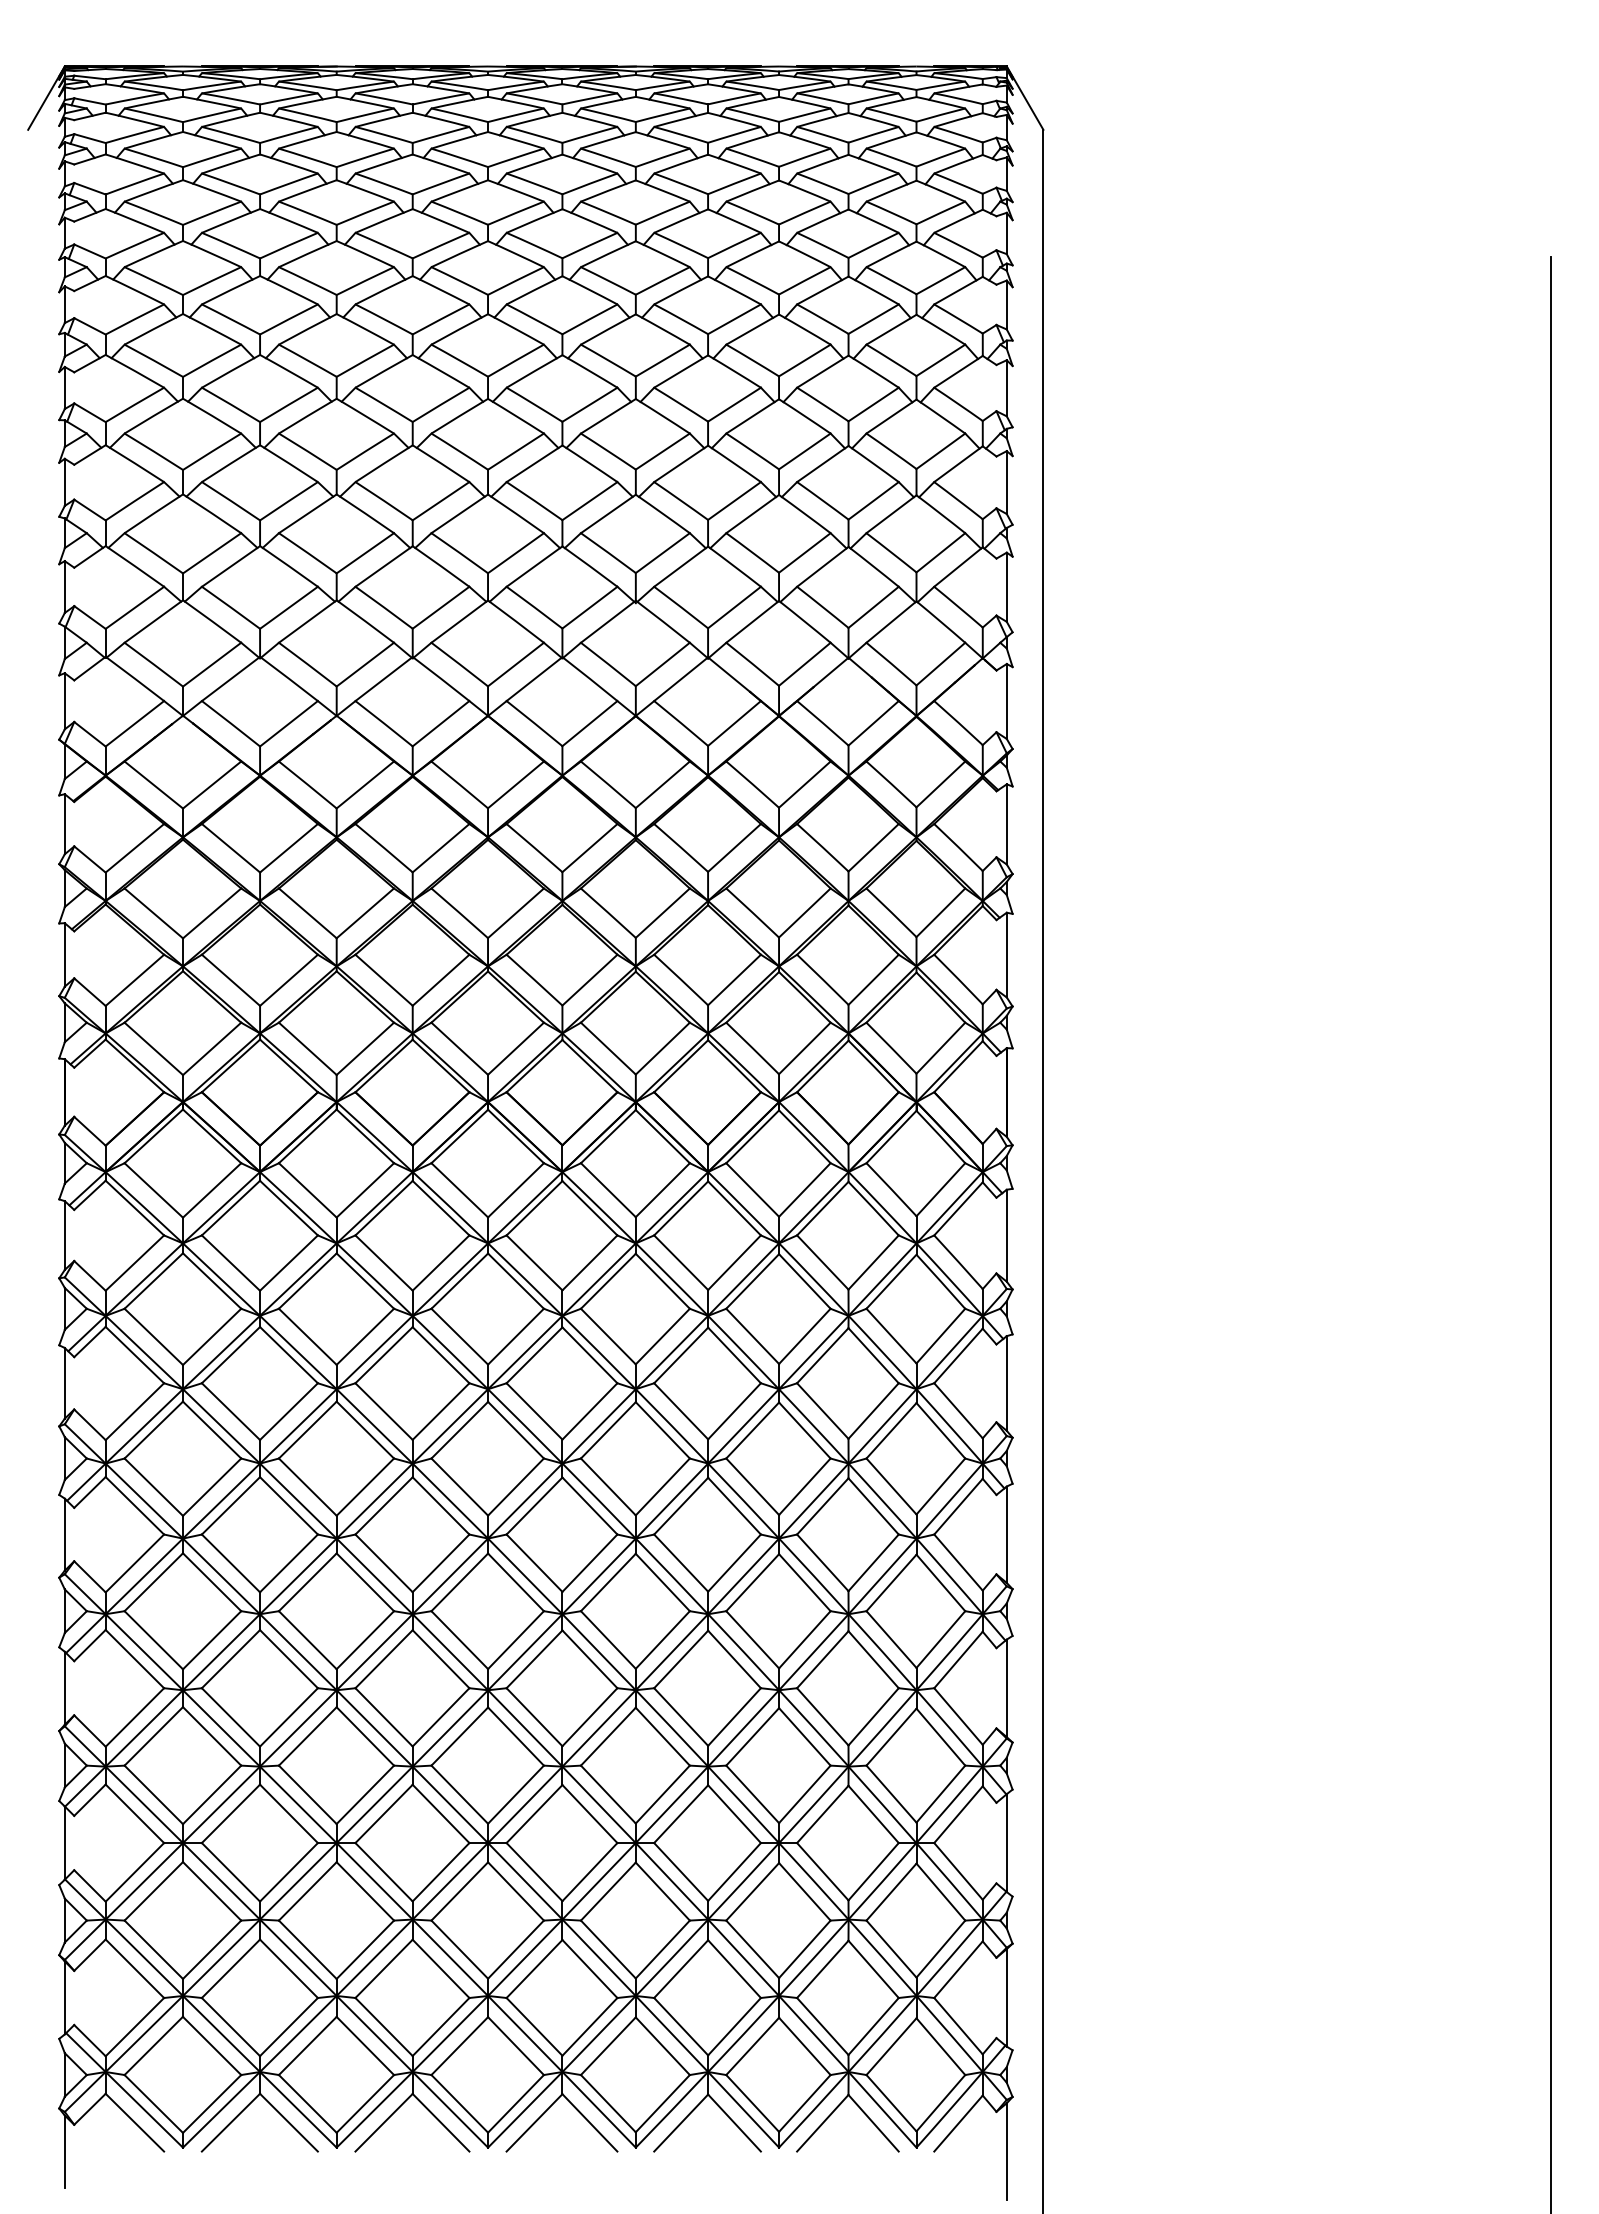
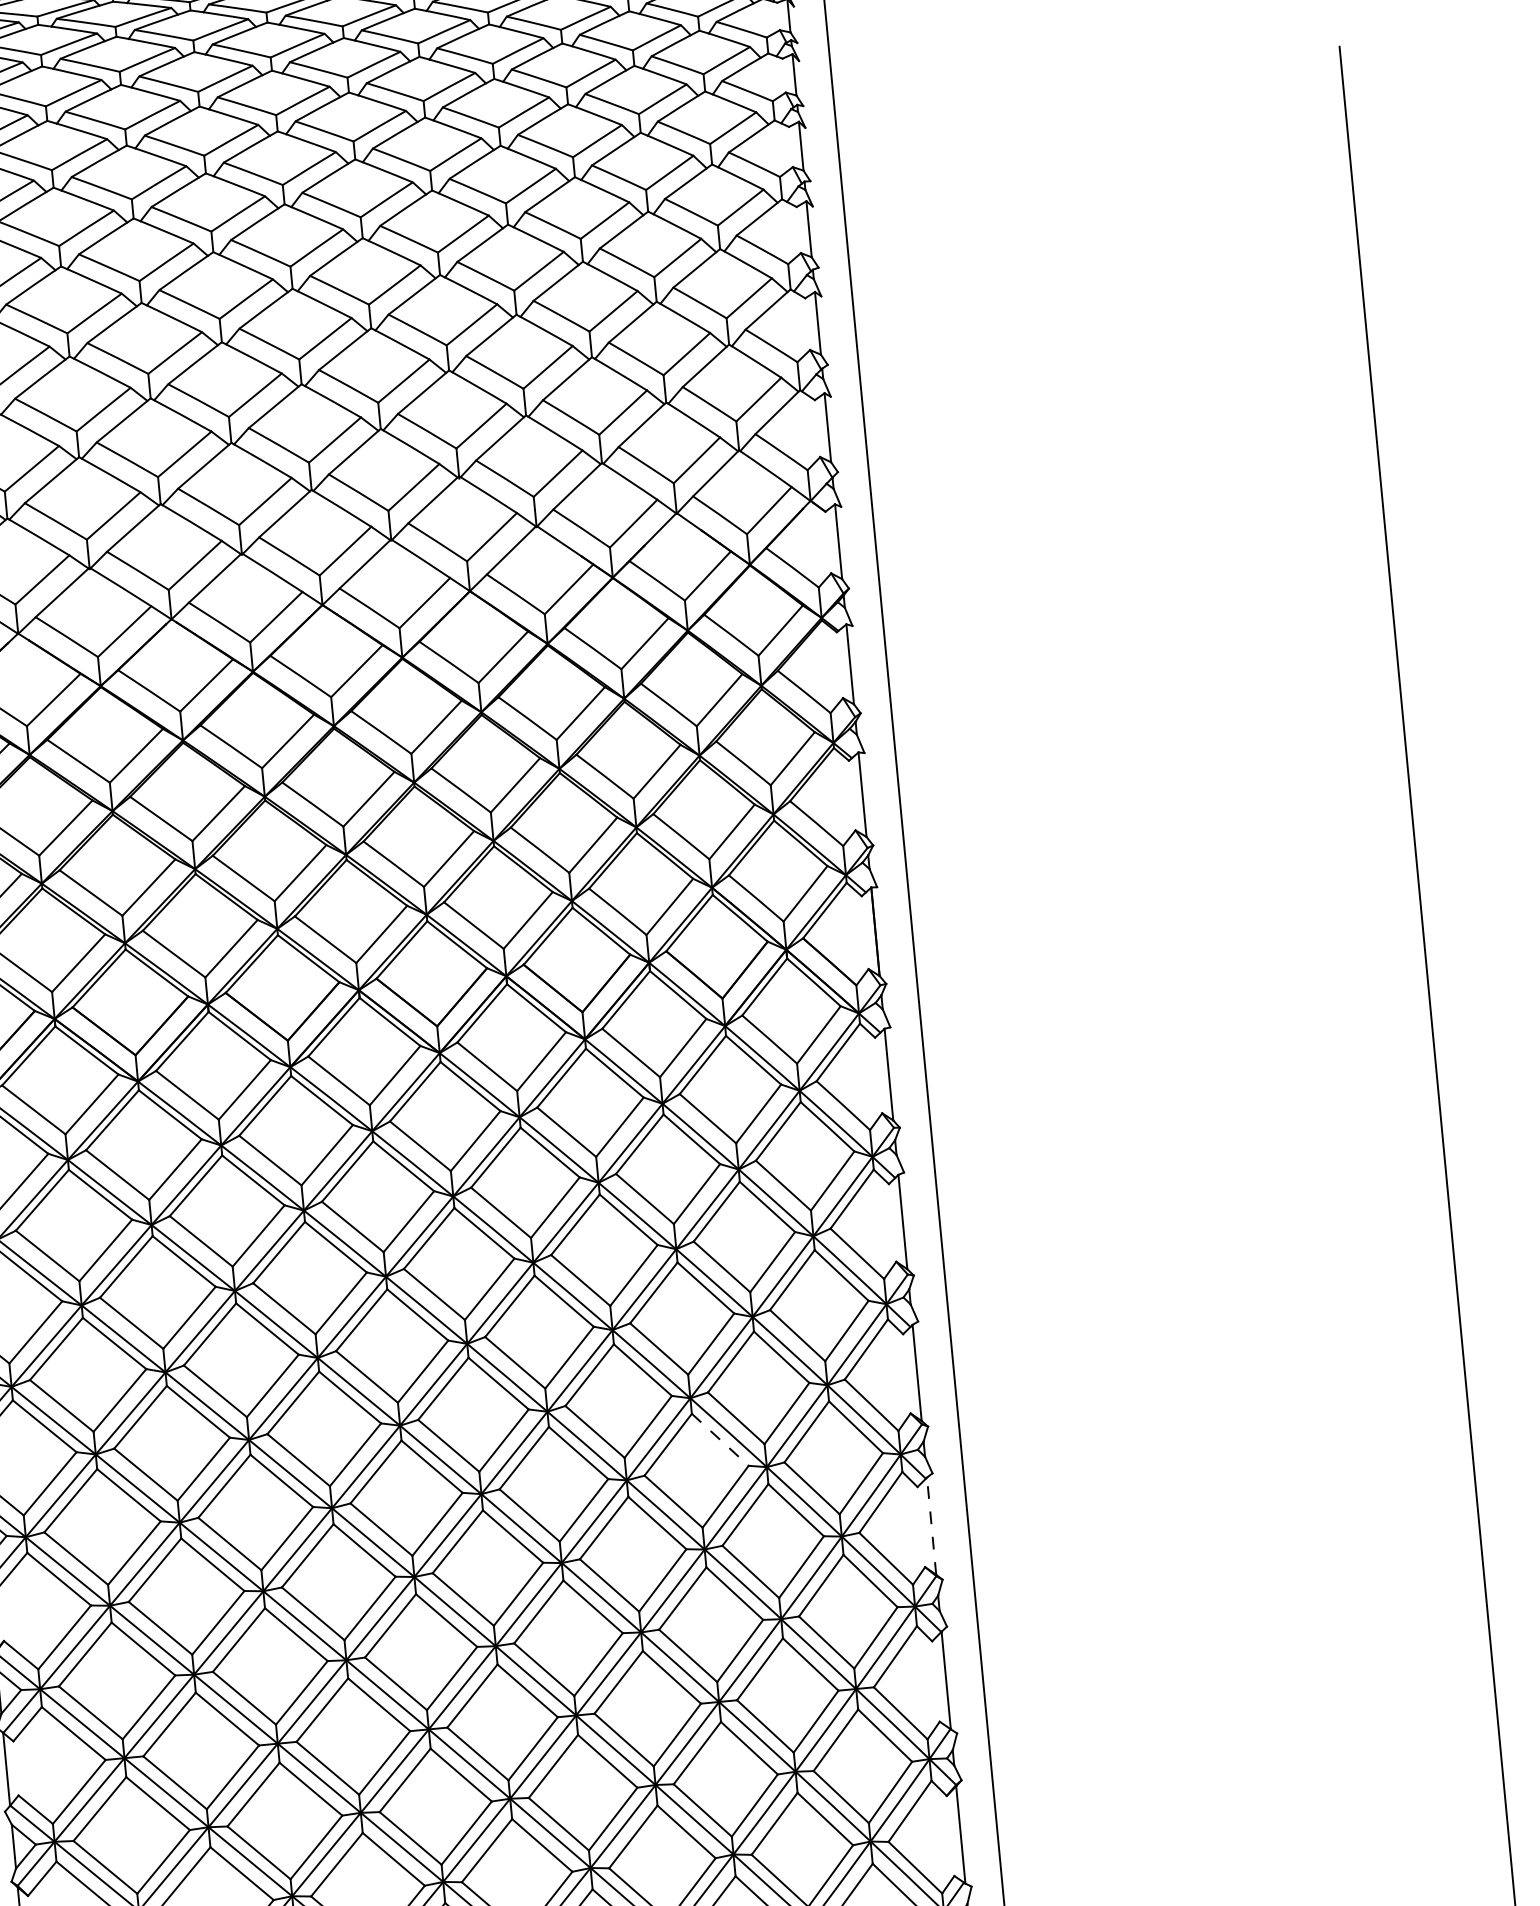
line: (805, 1583) -> (720, 1440), solid -> dashed
line: (1006, 1688) -> (931, 1526), solid -> dashed

